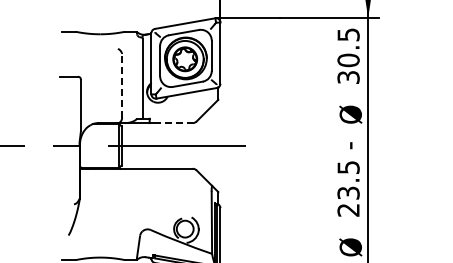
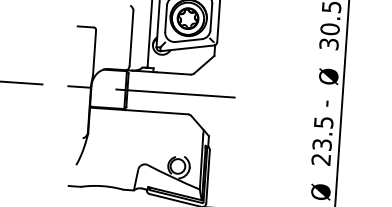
line: (122, 85) -> (131, 37), dashed -> solid
line: (173, 123) -> (174, 73), dashed -> solid

